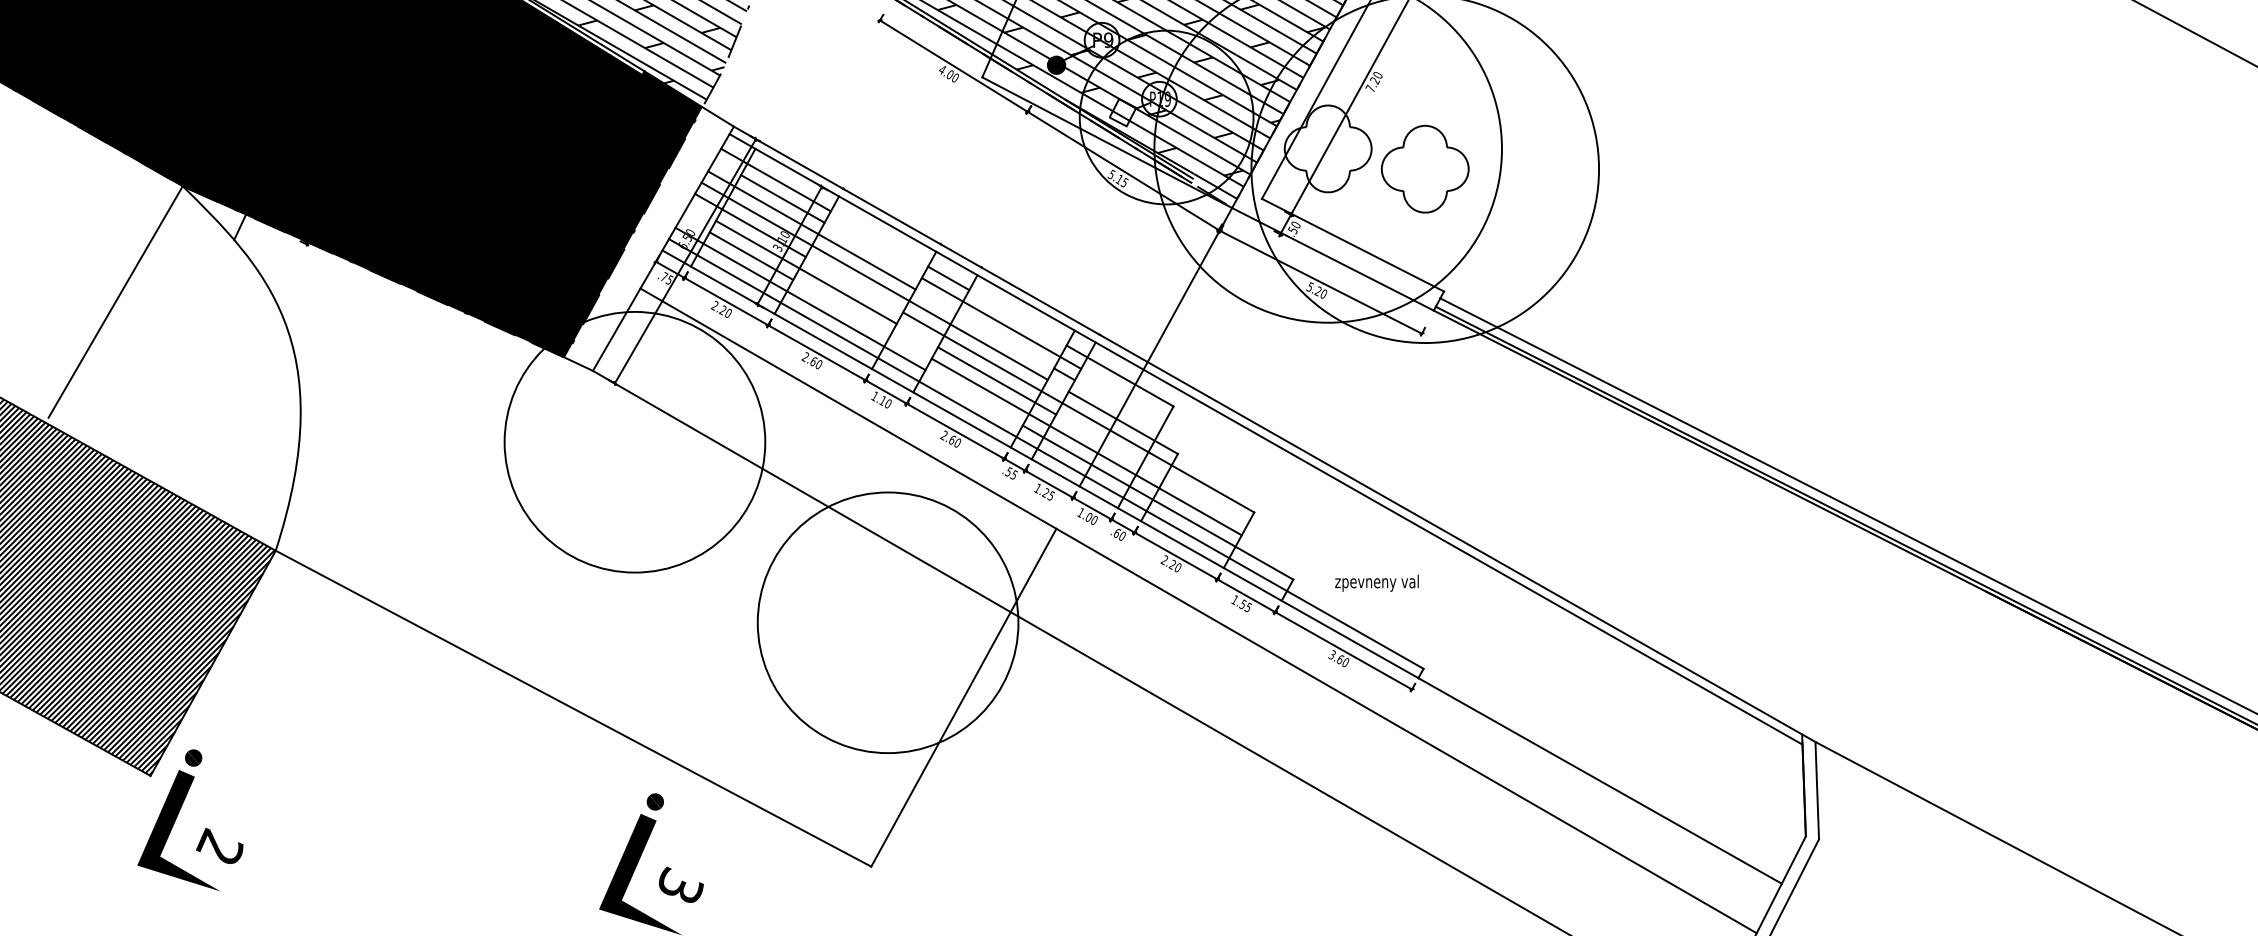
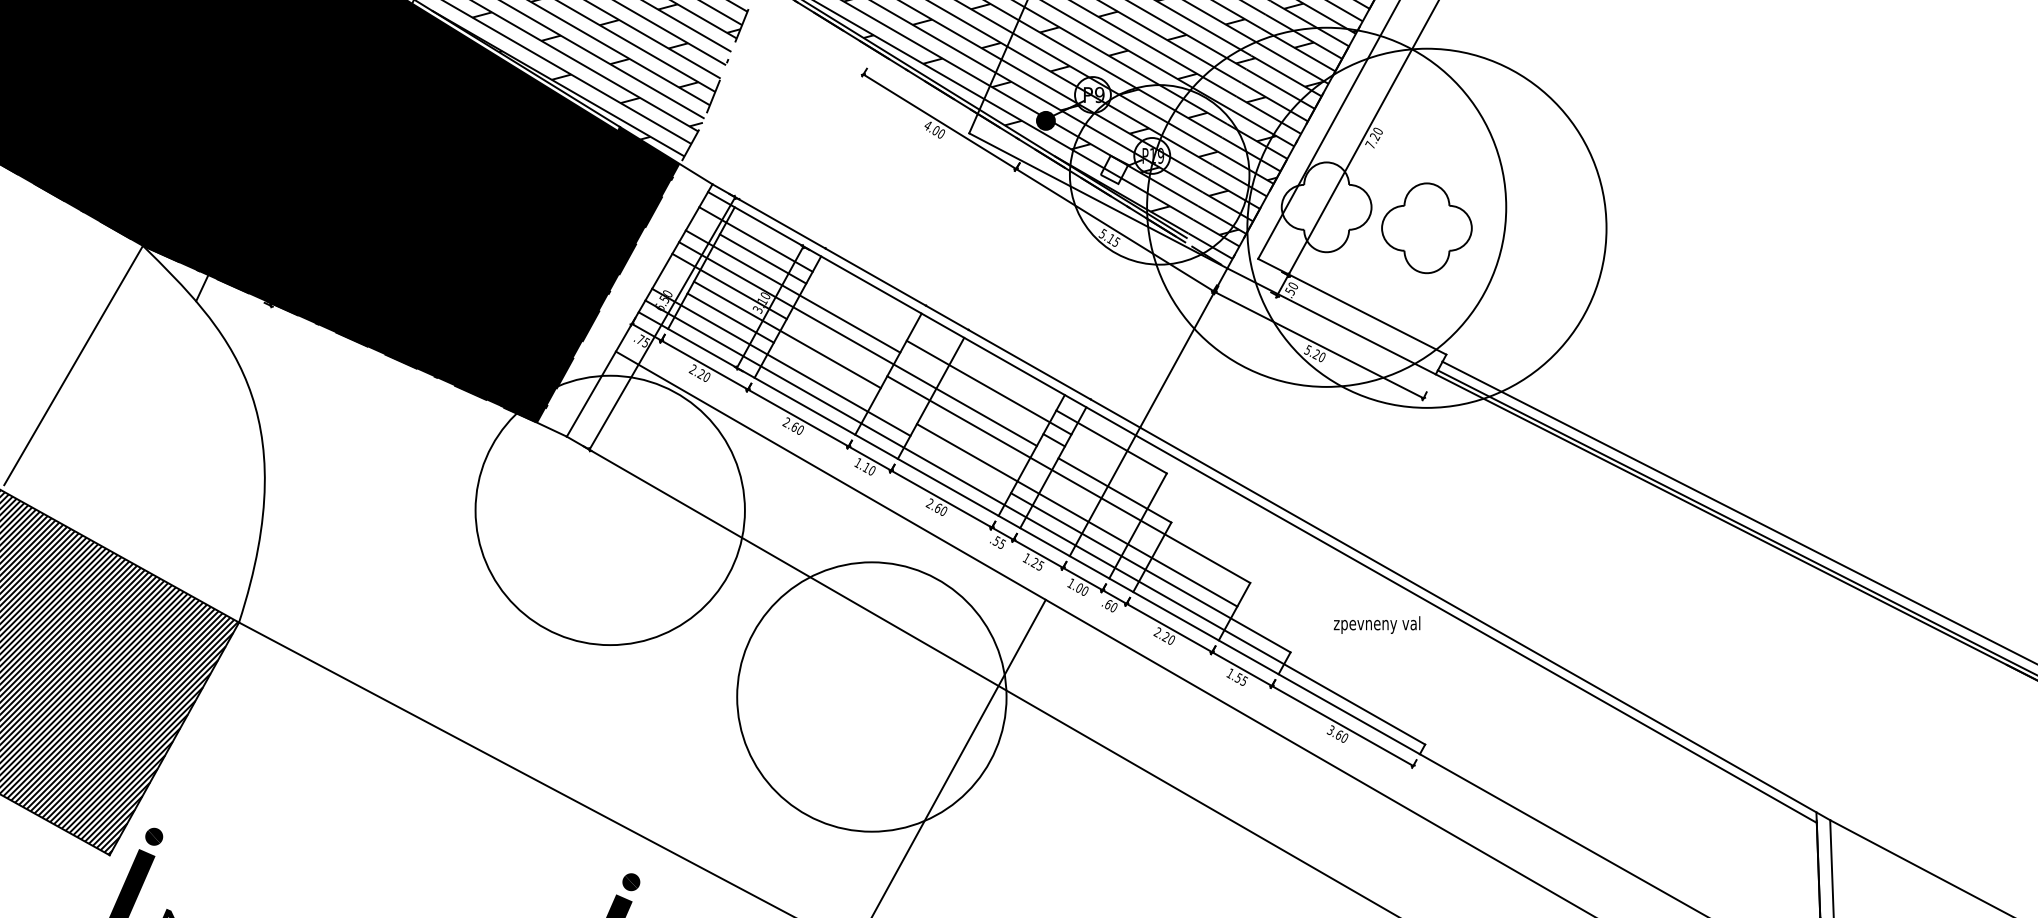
line: (948, 278) -> (934, 341), removed
line: (997, 380) -> (984, 446), removed
text: (1376, 582) -> (1376, 624), moved

